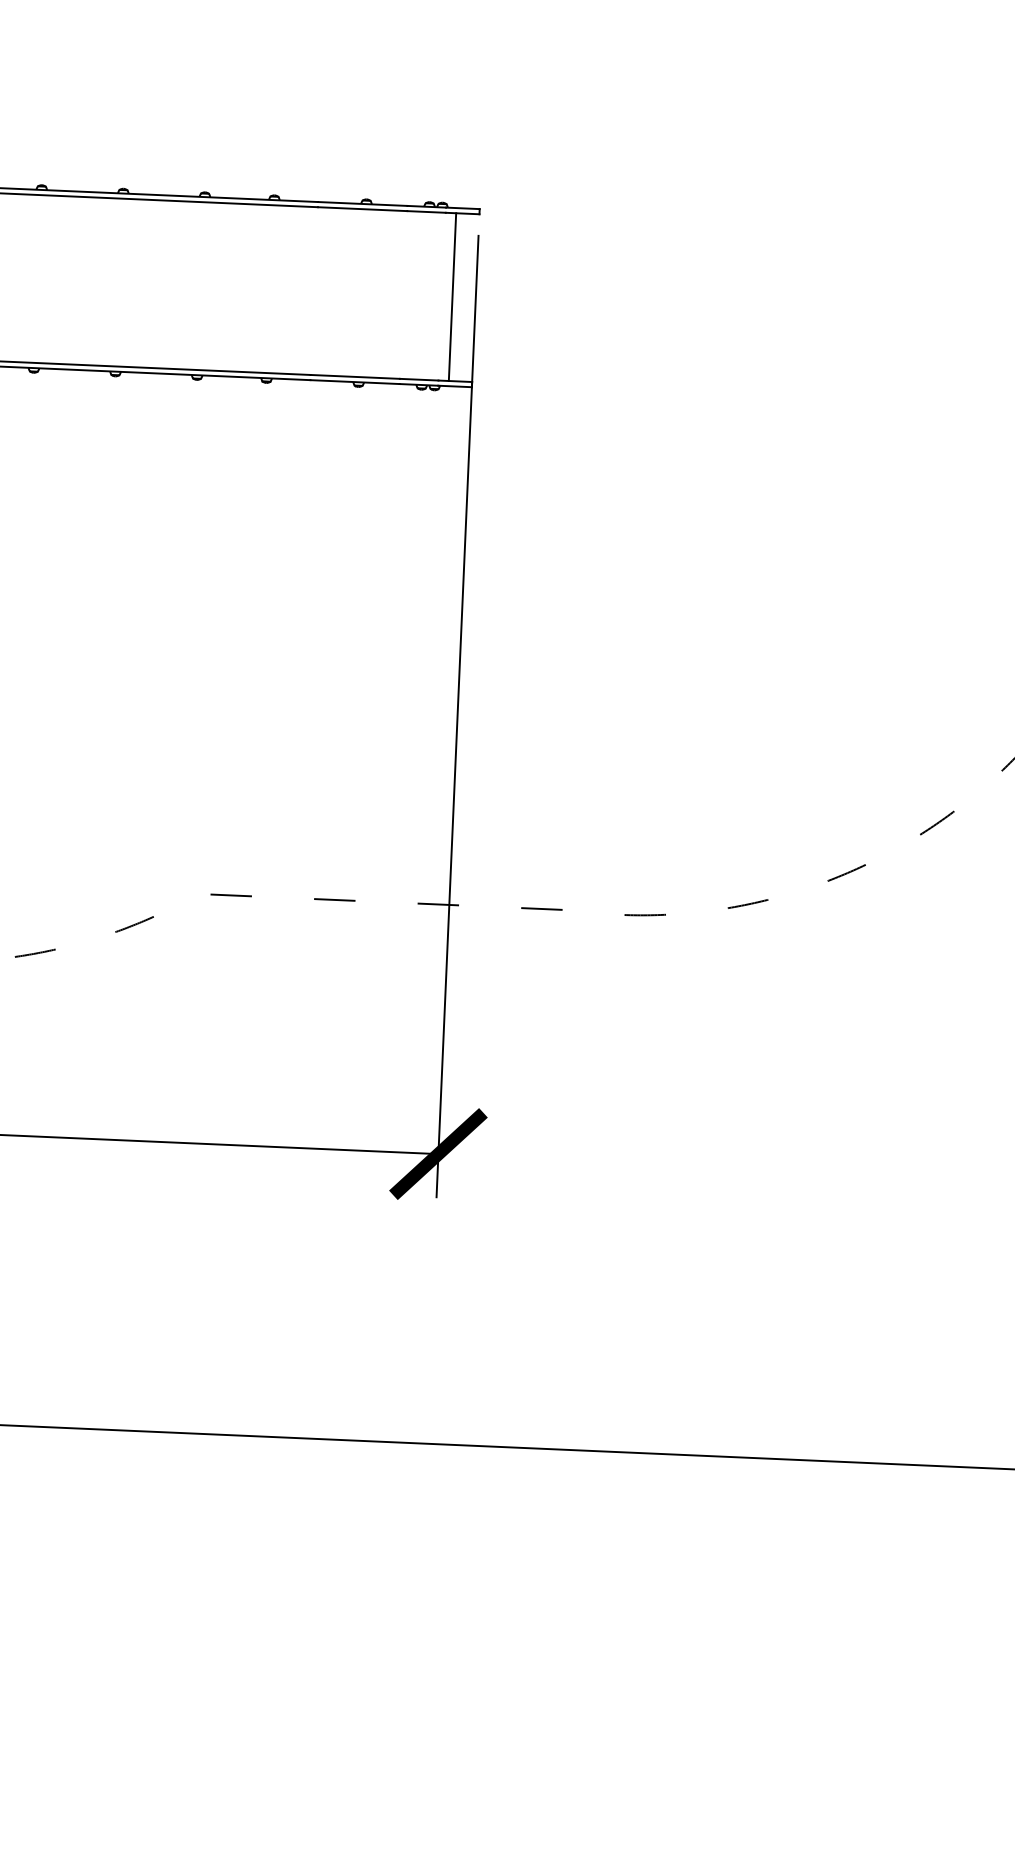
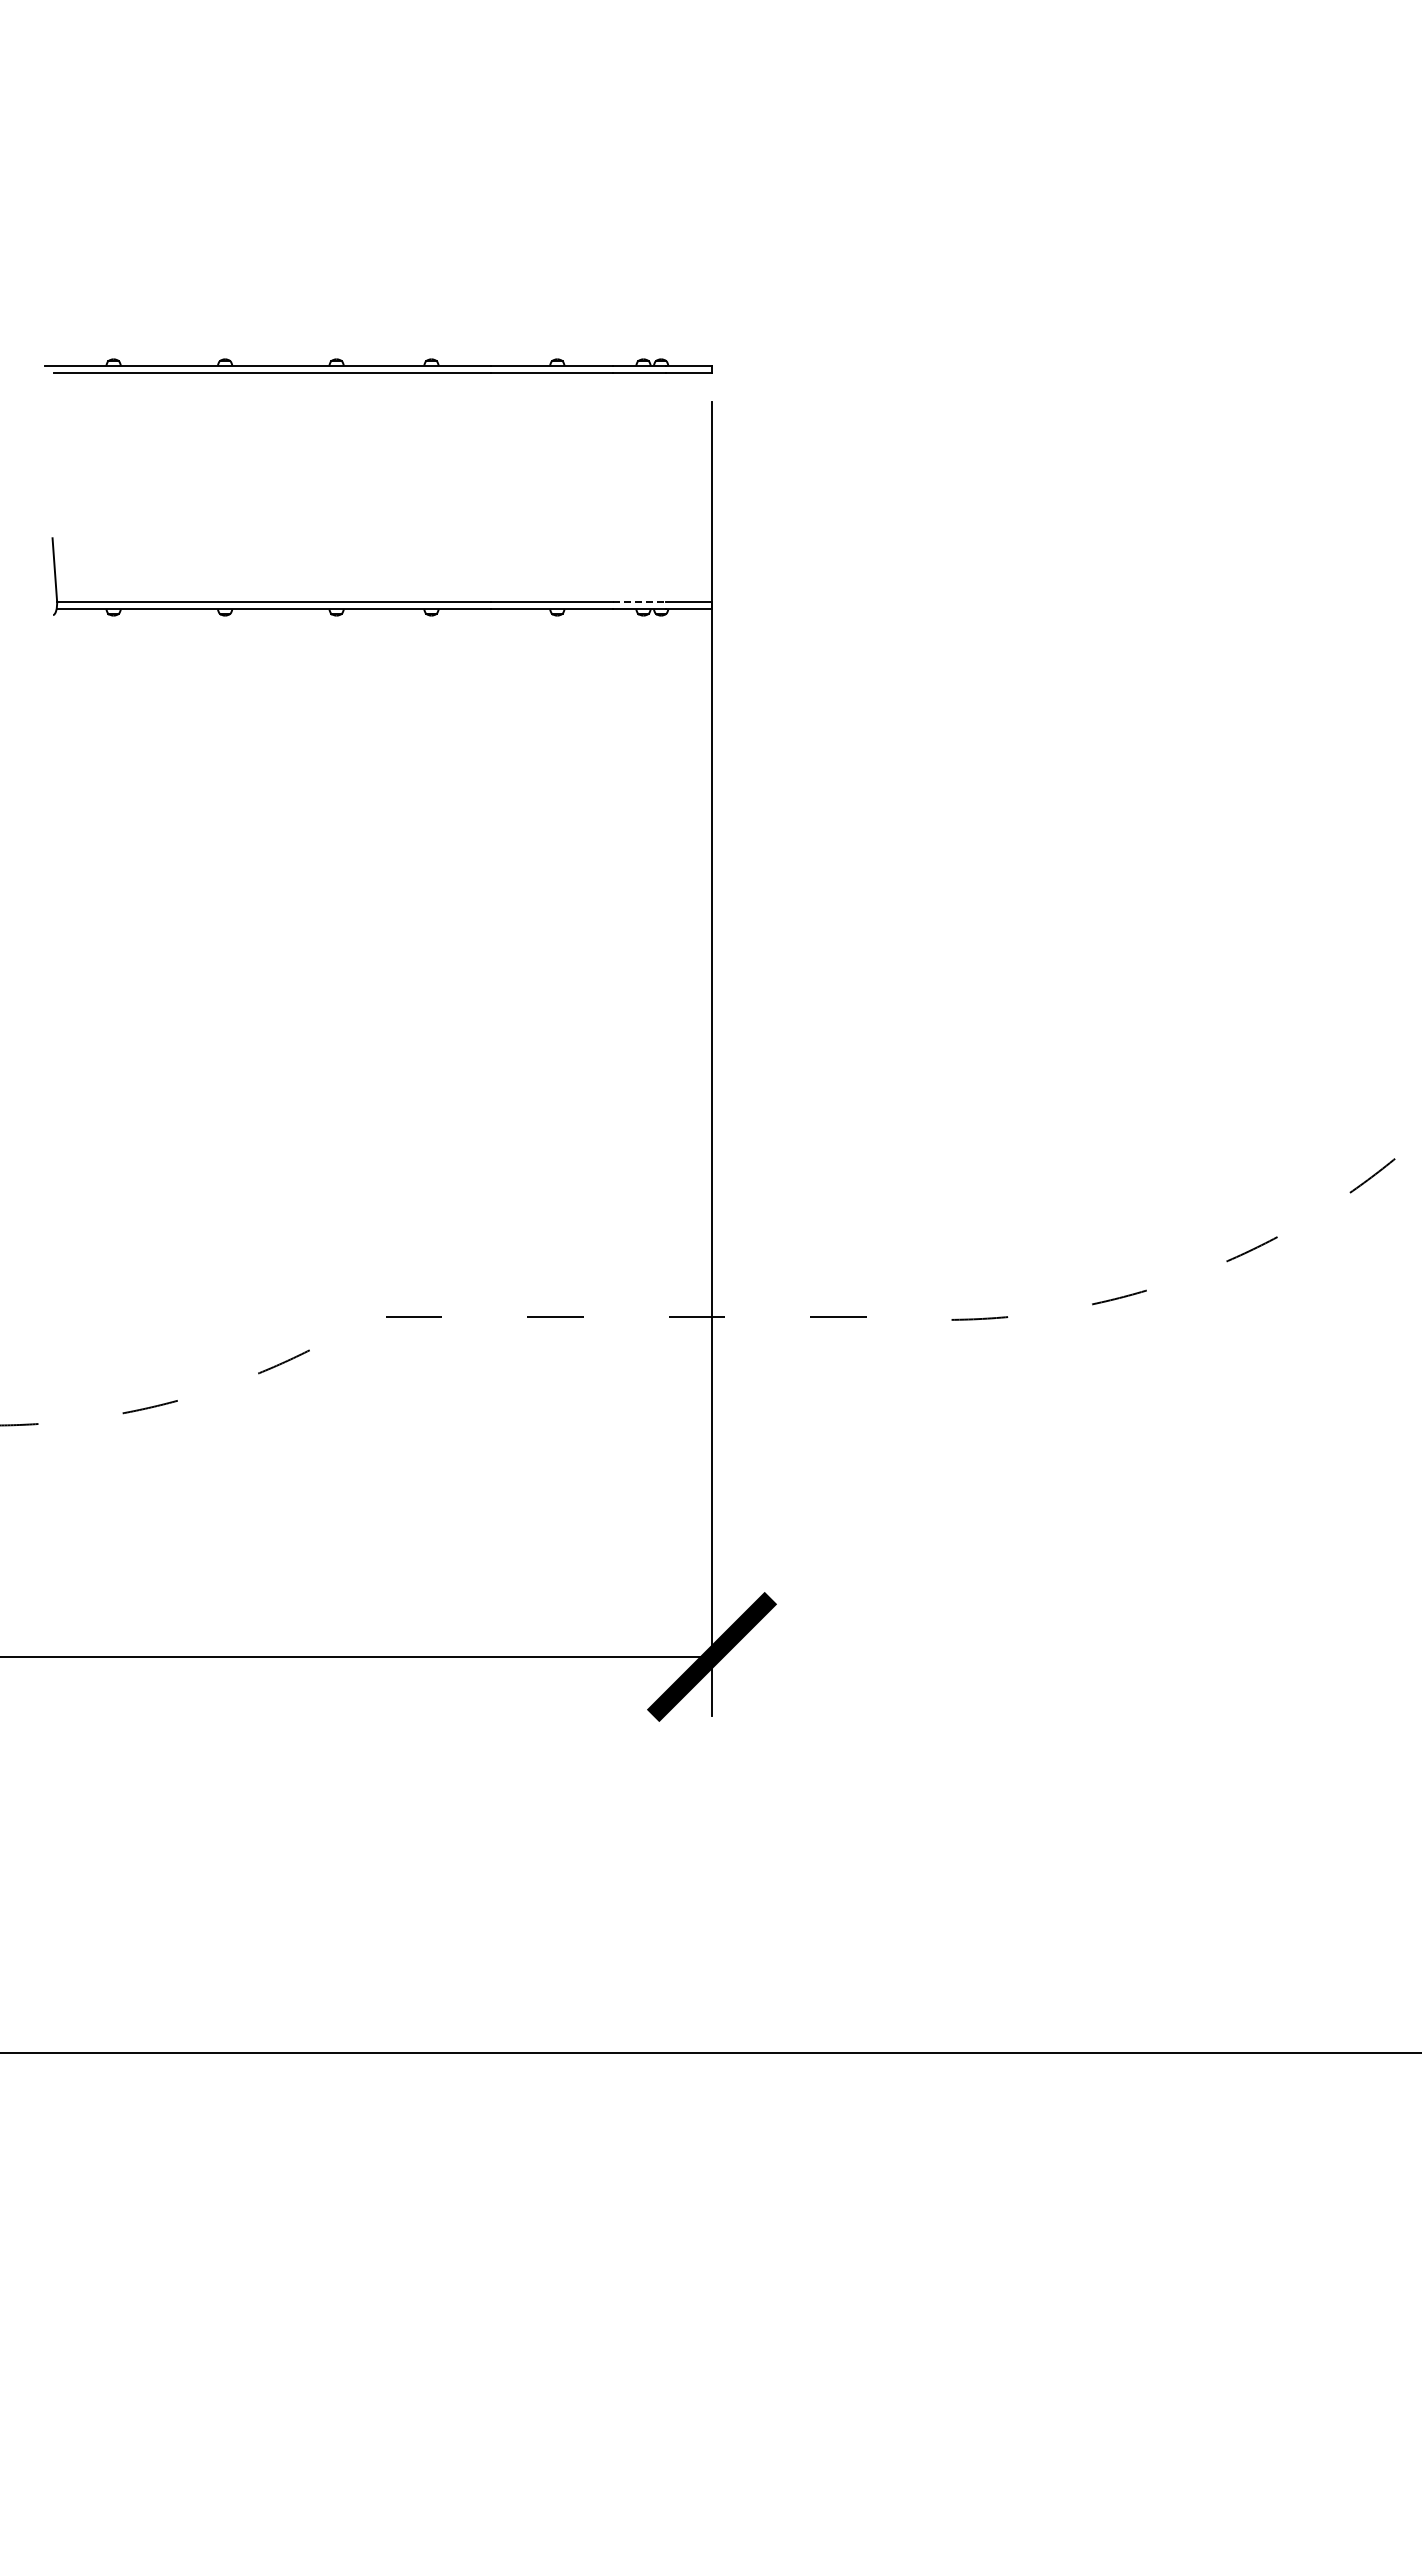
line: (452, 297) -> (680, 487), removed
line: (419, 380) -> (640, 602), solid -> dashed

